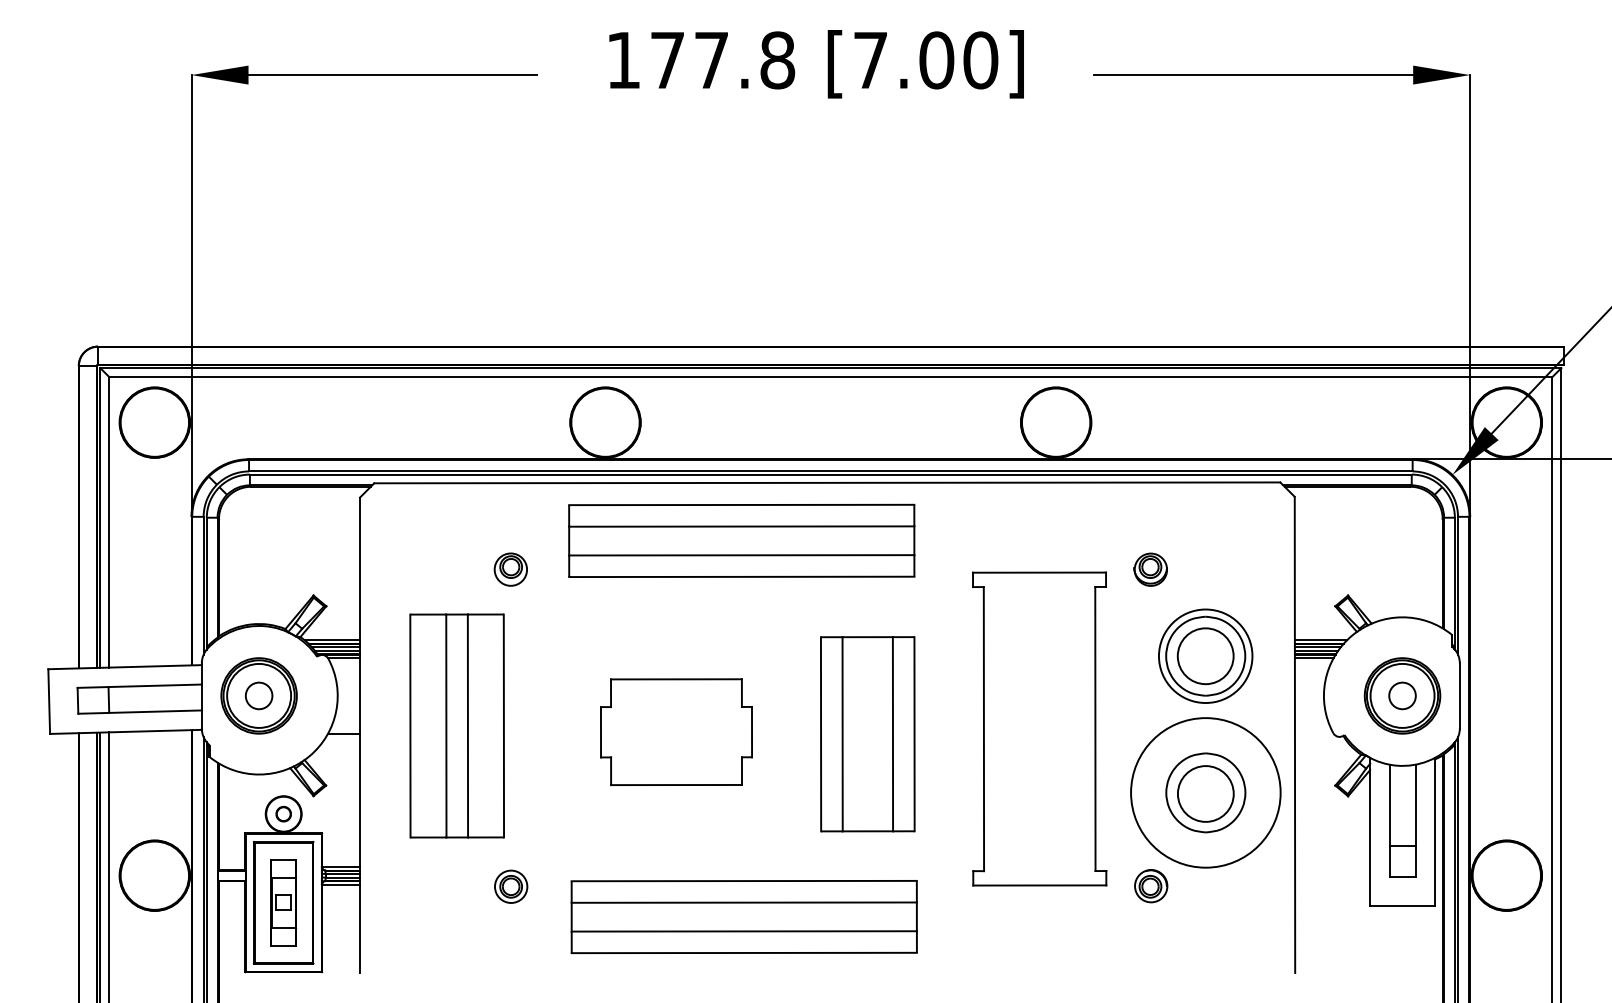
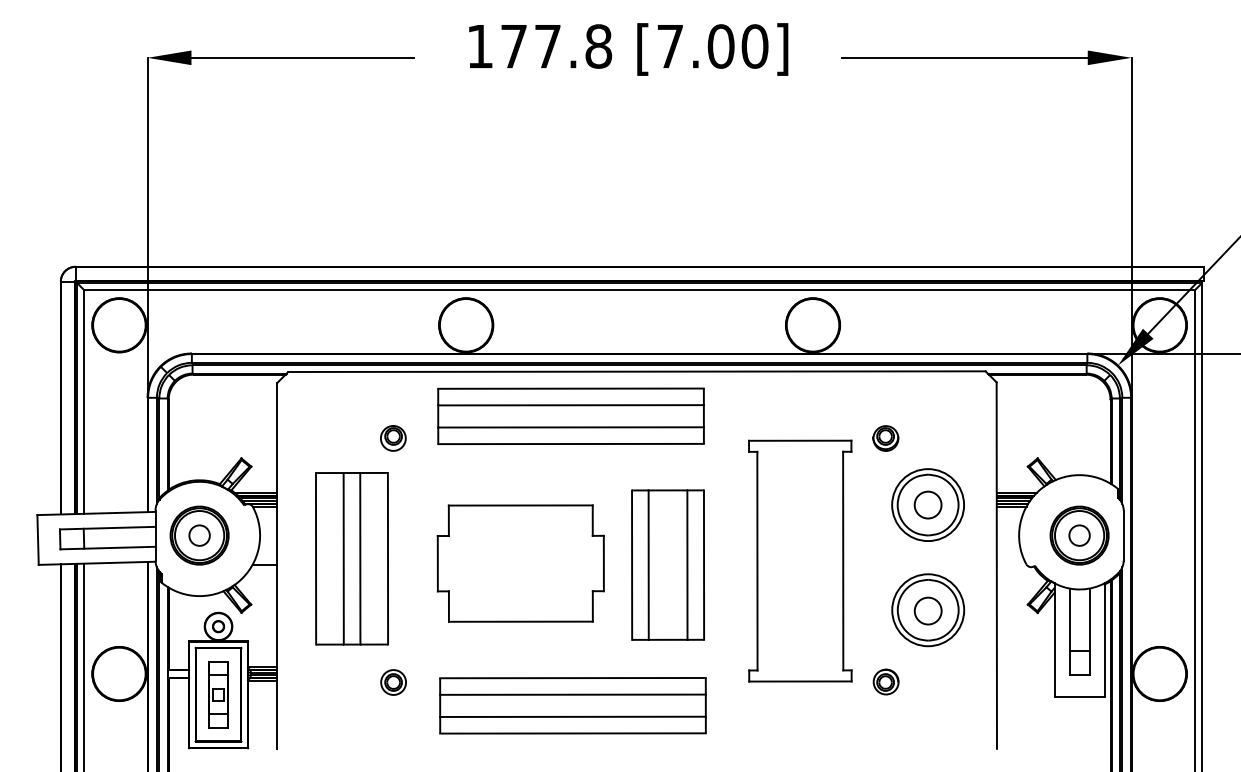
circle: (1205, 655) -> (927, 504), size x0.62
part: (676, 731) -> (520, 563), size x1.43
circle: (1205, 792) -> (927, 609), size x0.62
circle: (1205, 793) -> (927, 610), size x0.62

